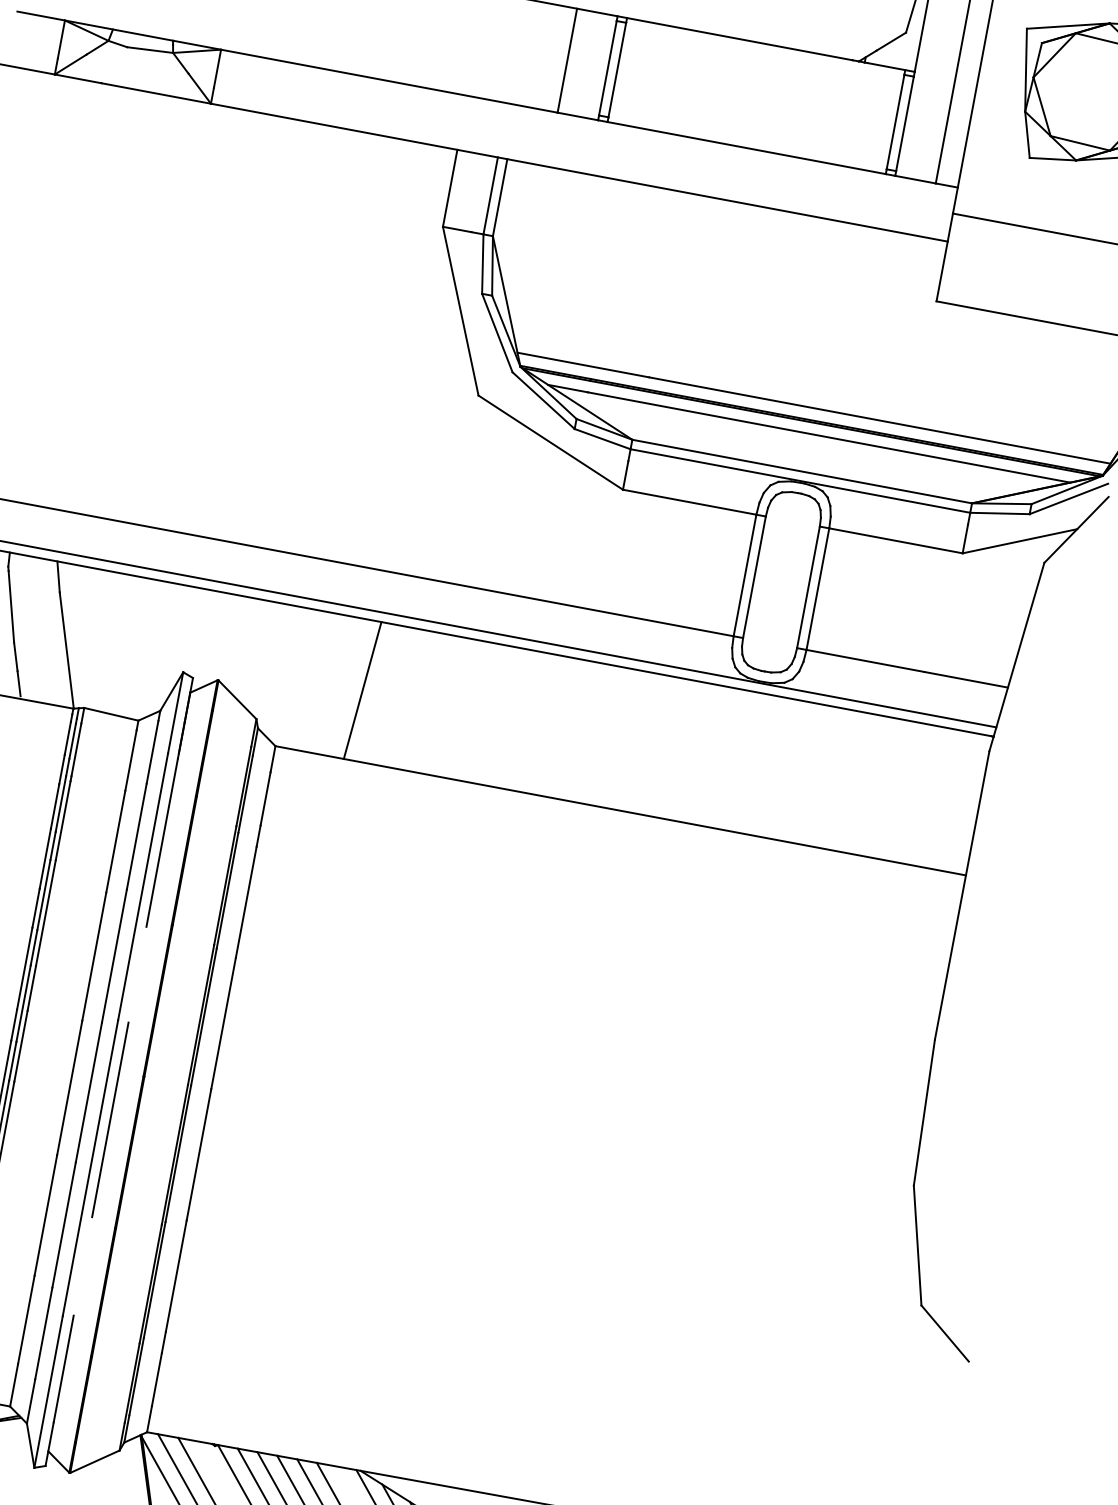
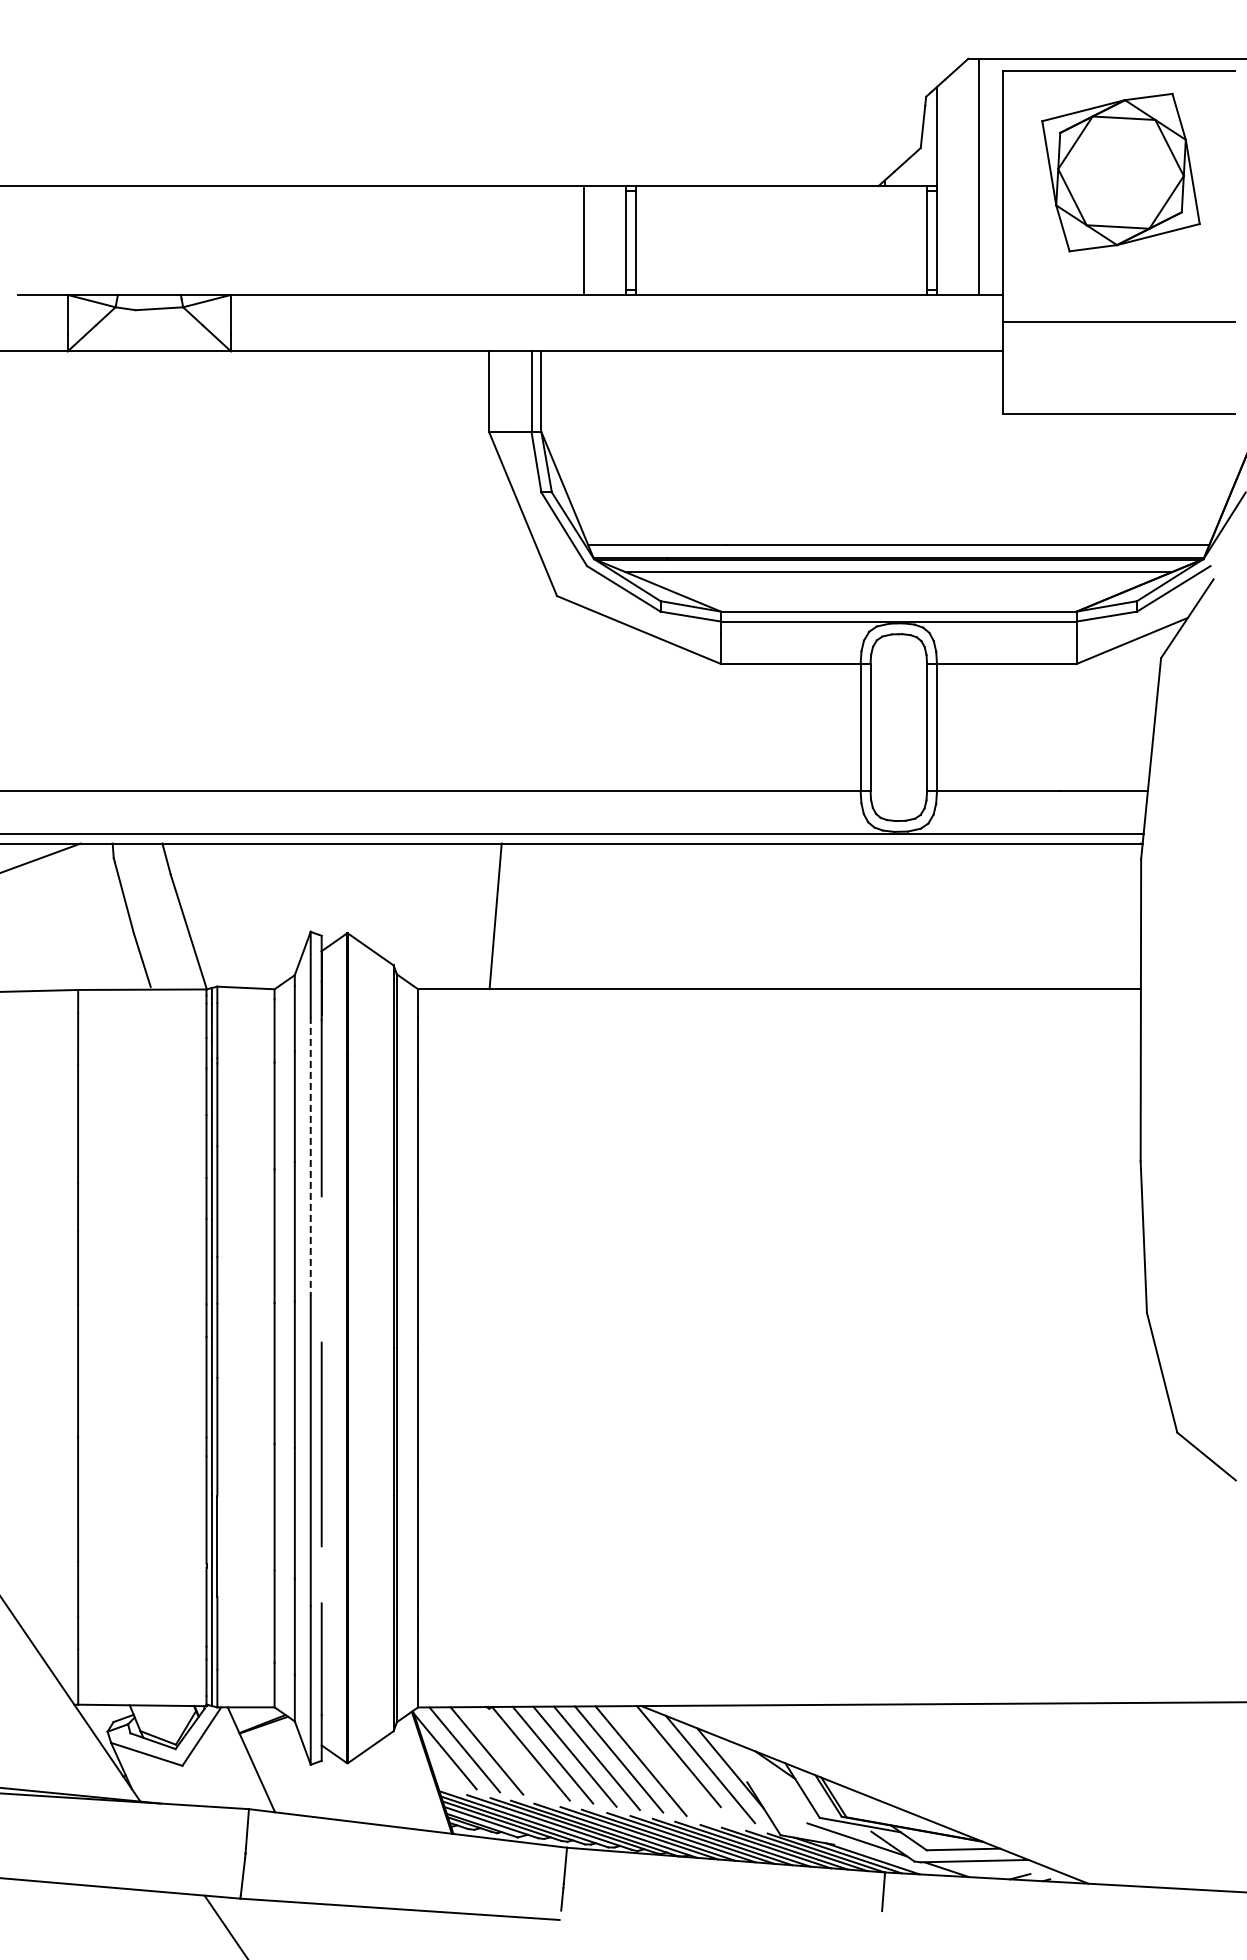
line: (142, 886) -> (310, 1156), solid -> dashed
line: (110, 1119) -> (321, 1444), moved

